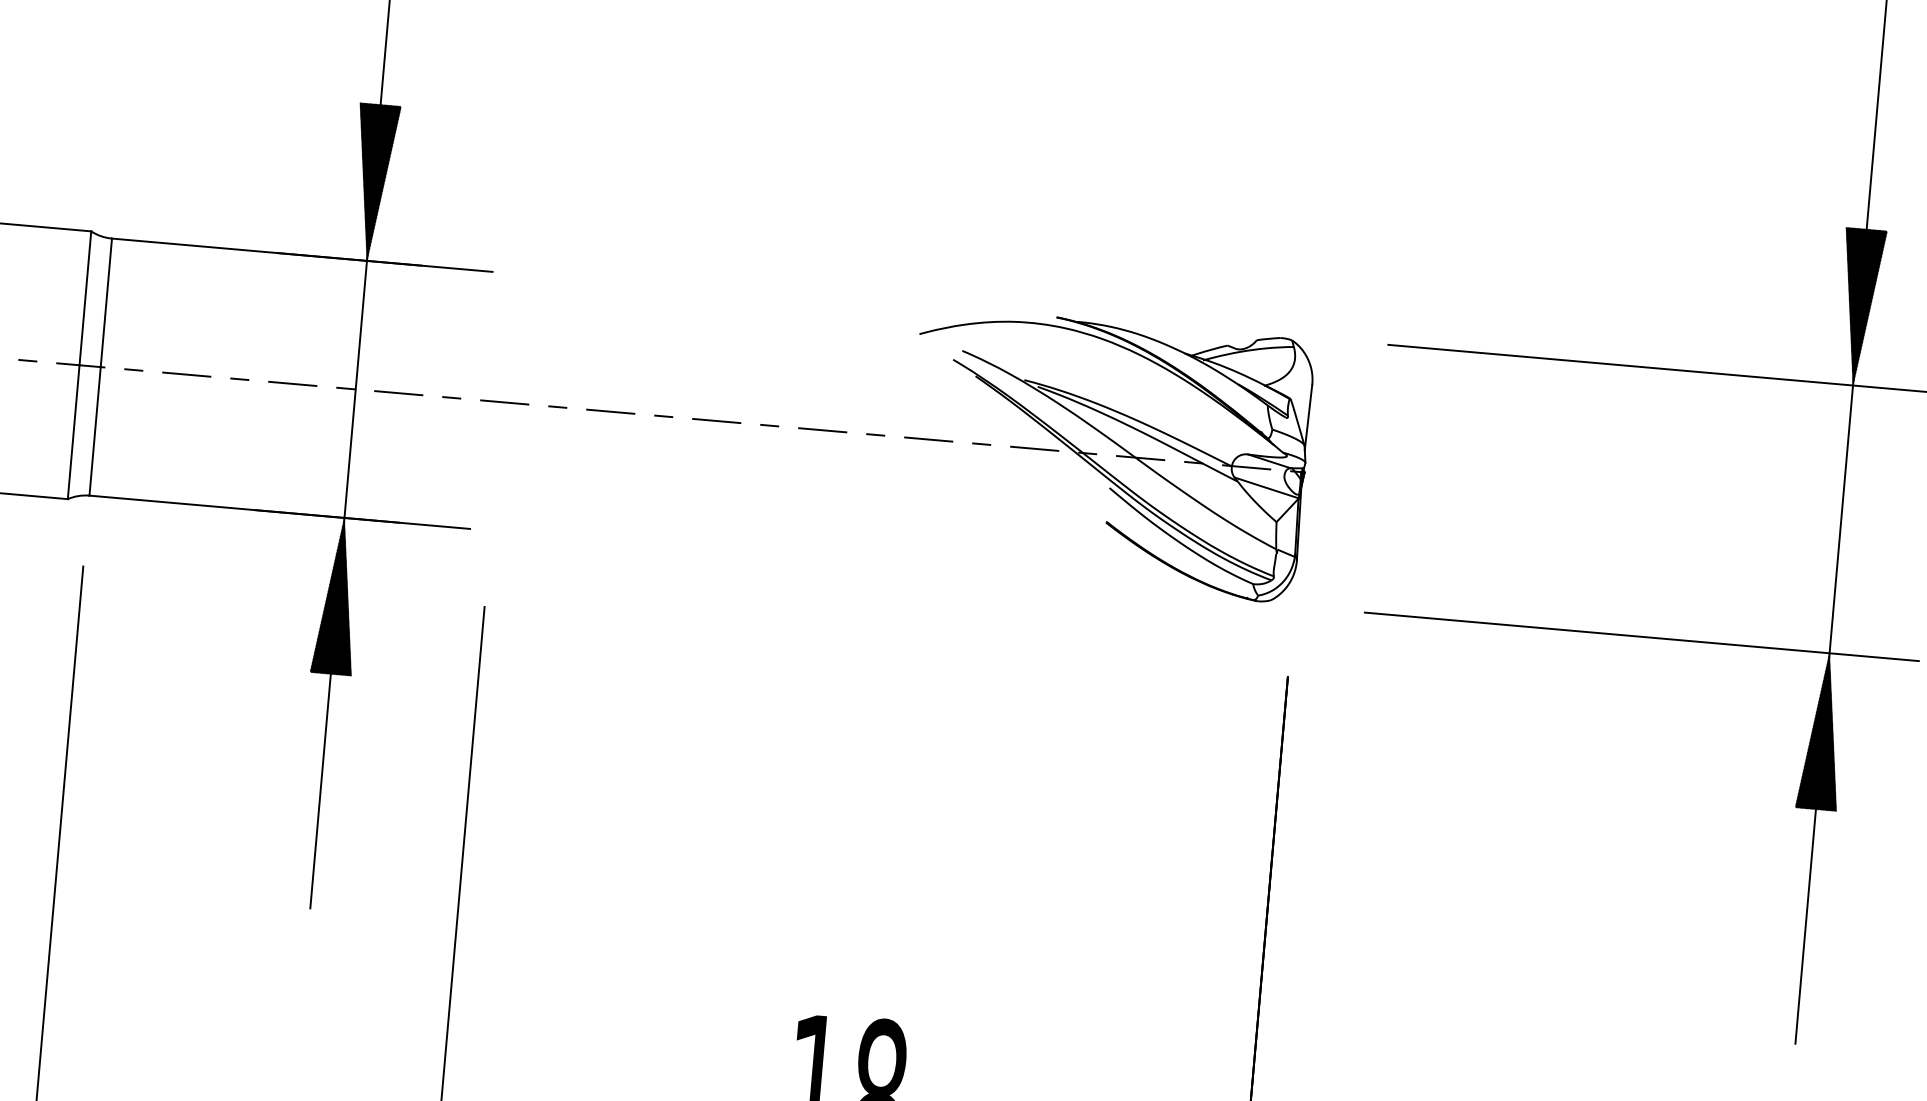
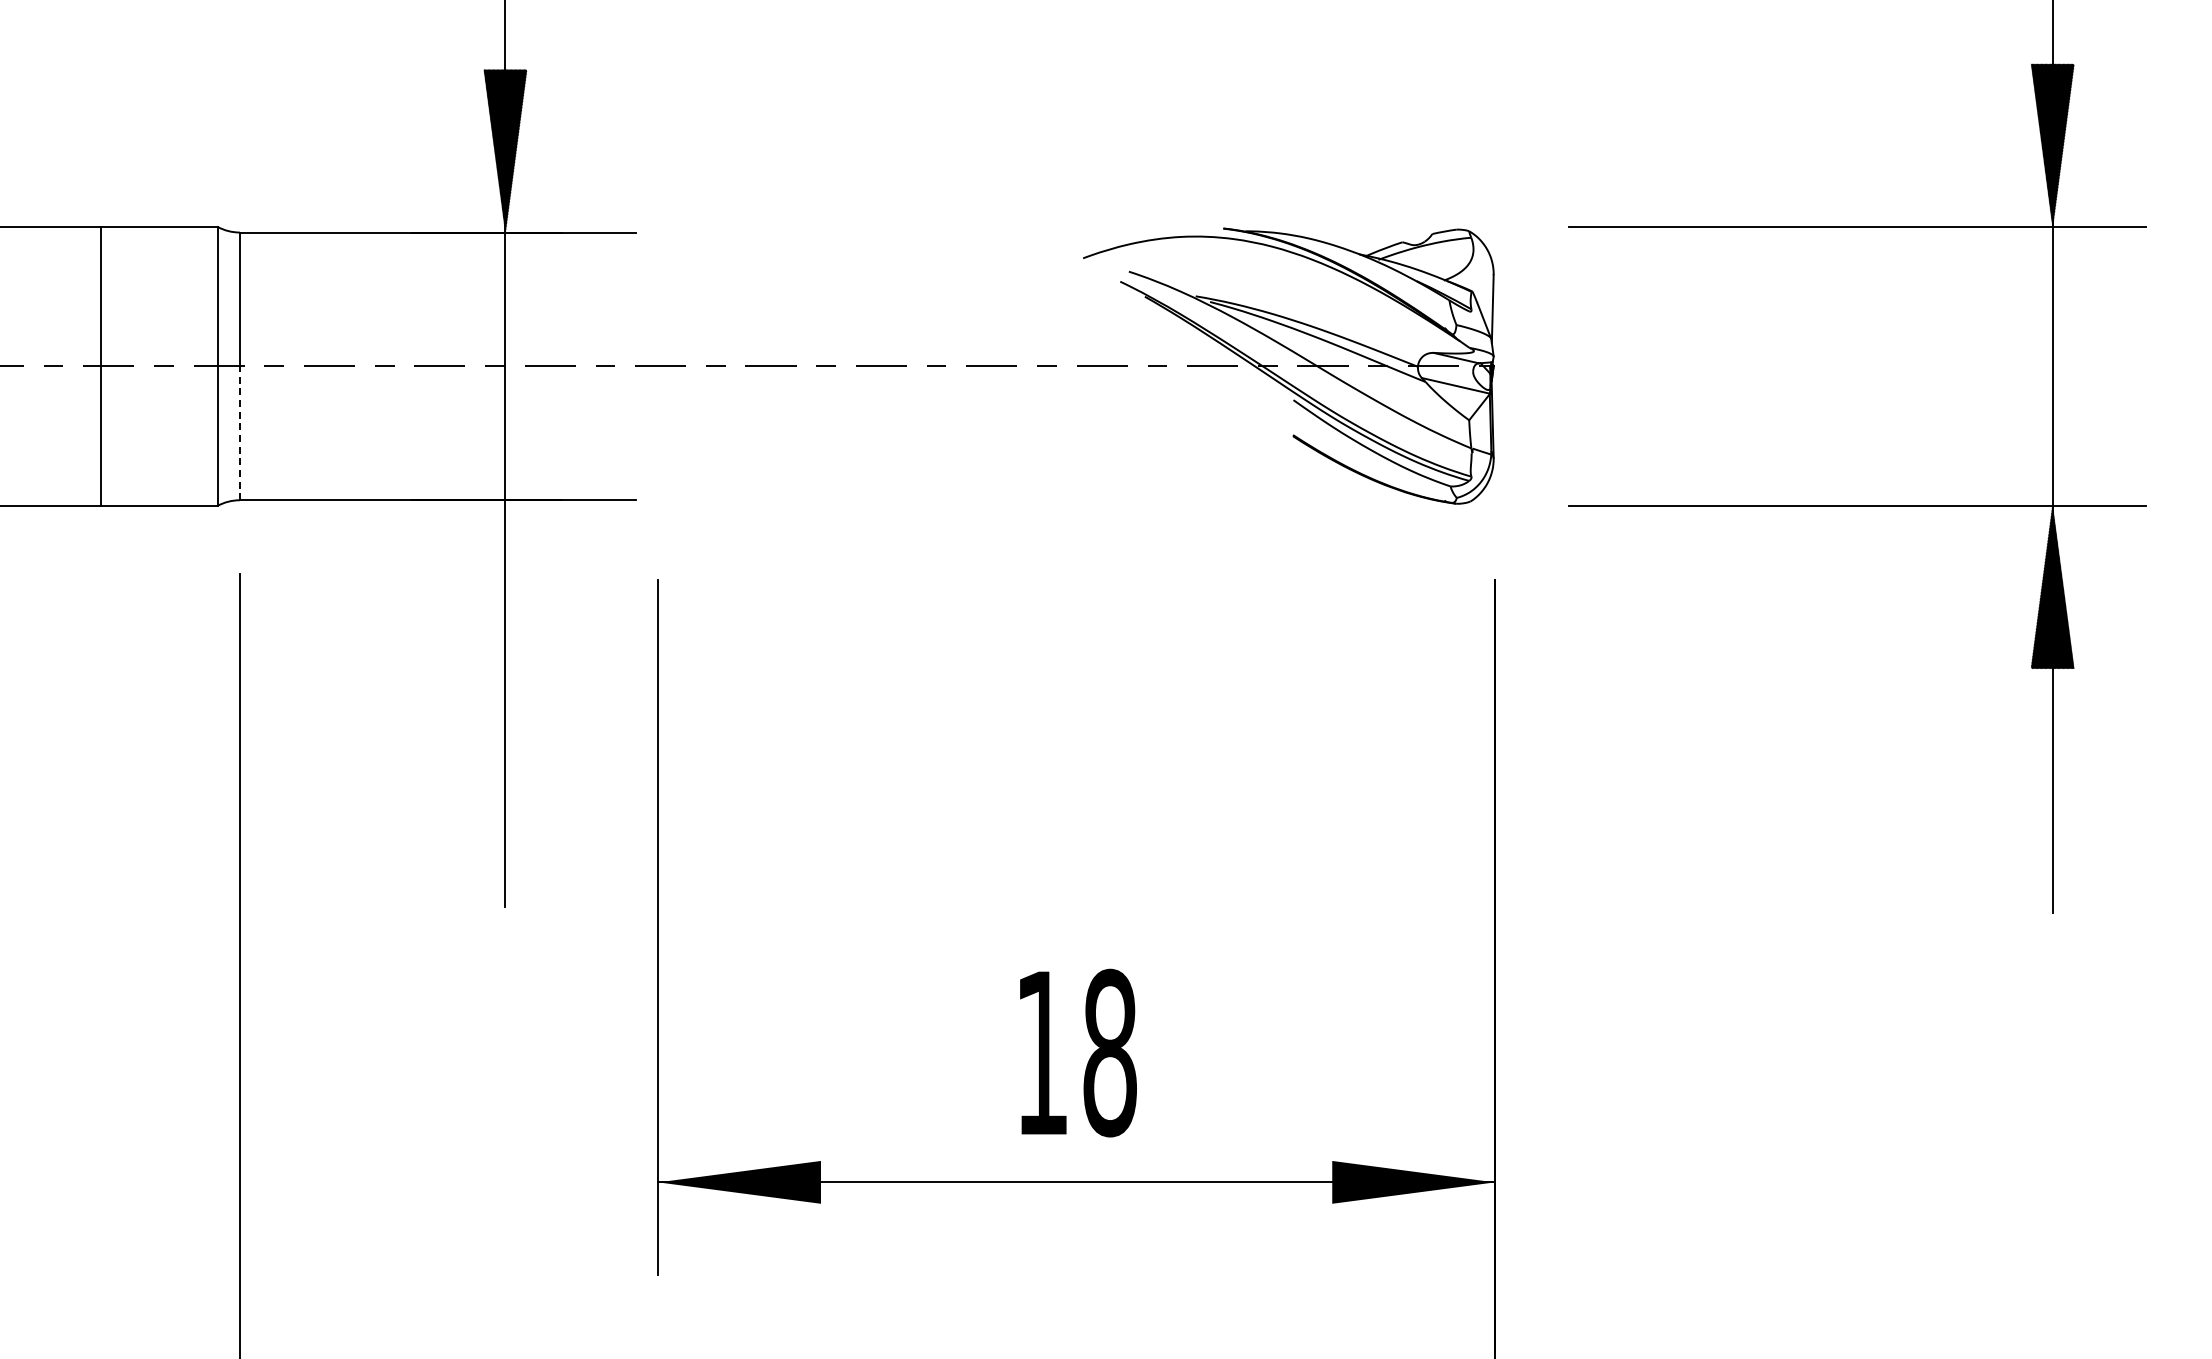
line: (94, 431) -> (239, 433), solid -> dashed
hatch: (337, 595) -> (505, 581), removed

